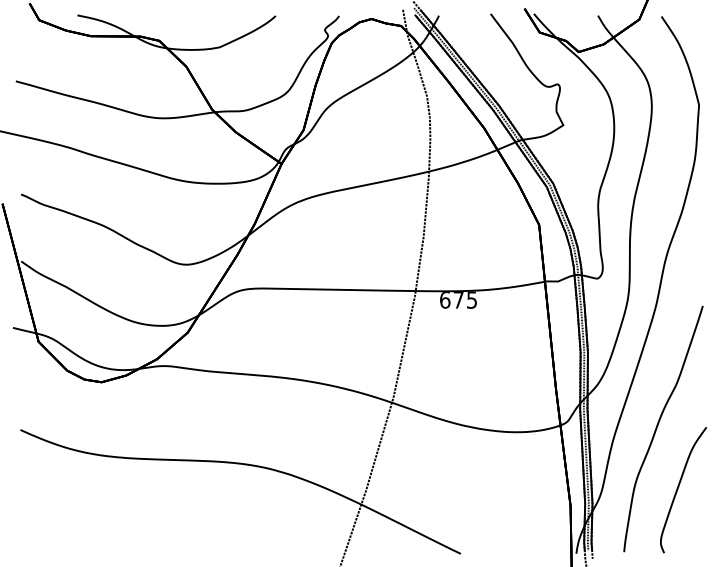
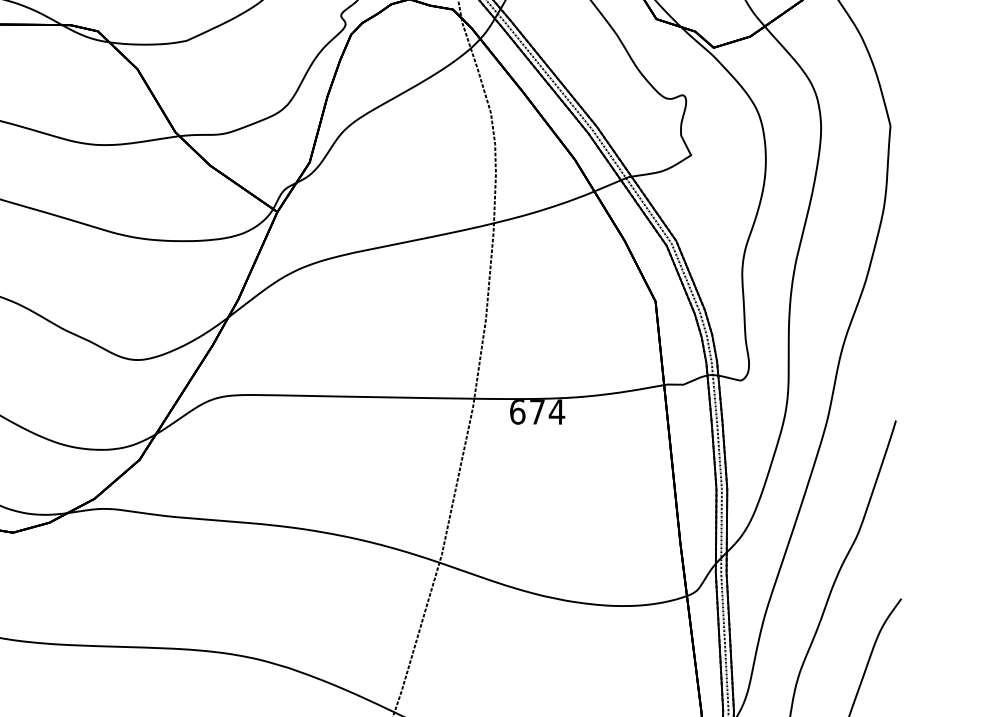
text: (471, 299) -> (556, 411), 675 -> 674

